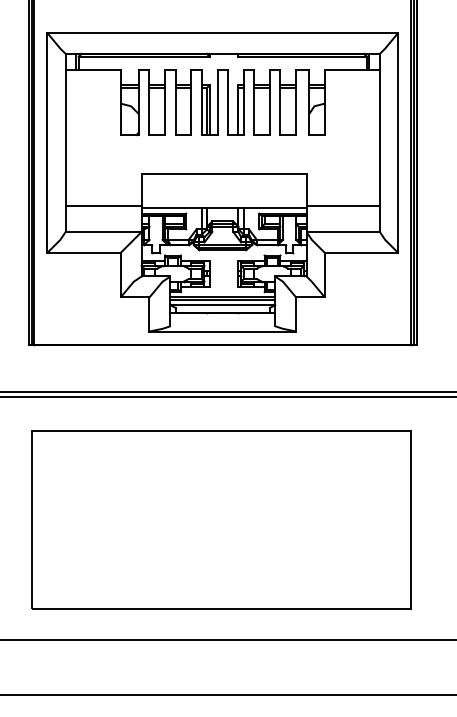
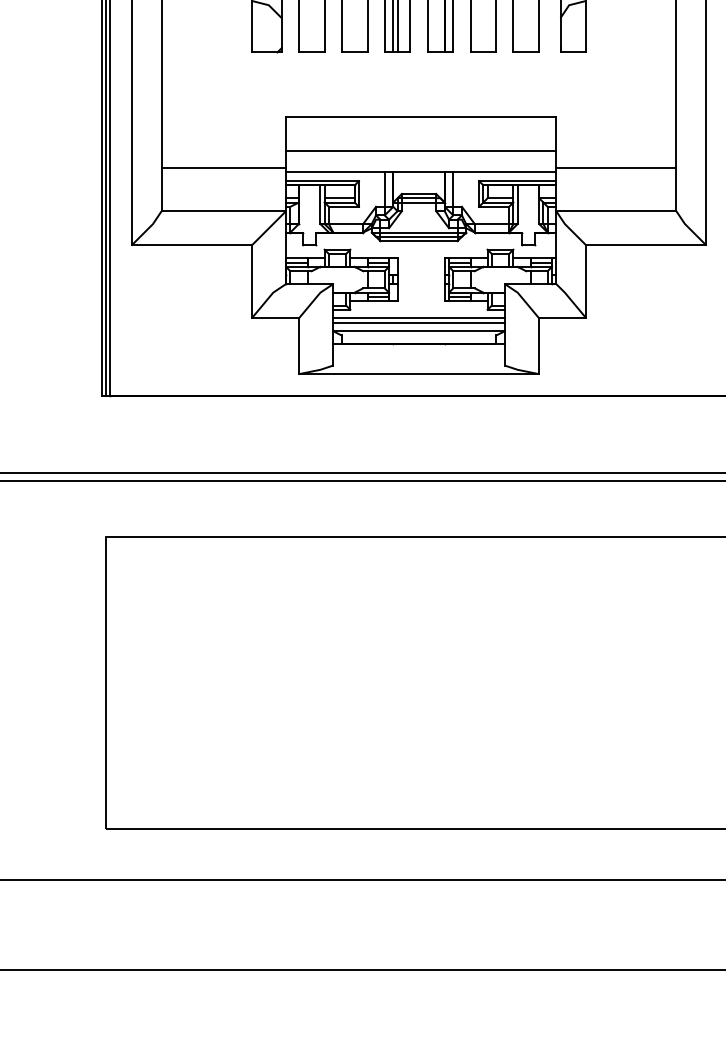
line: (223, 195) -> (420, 151), added

